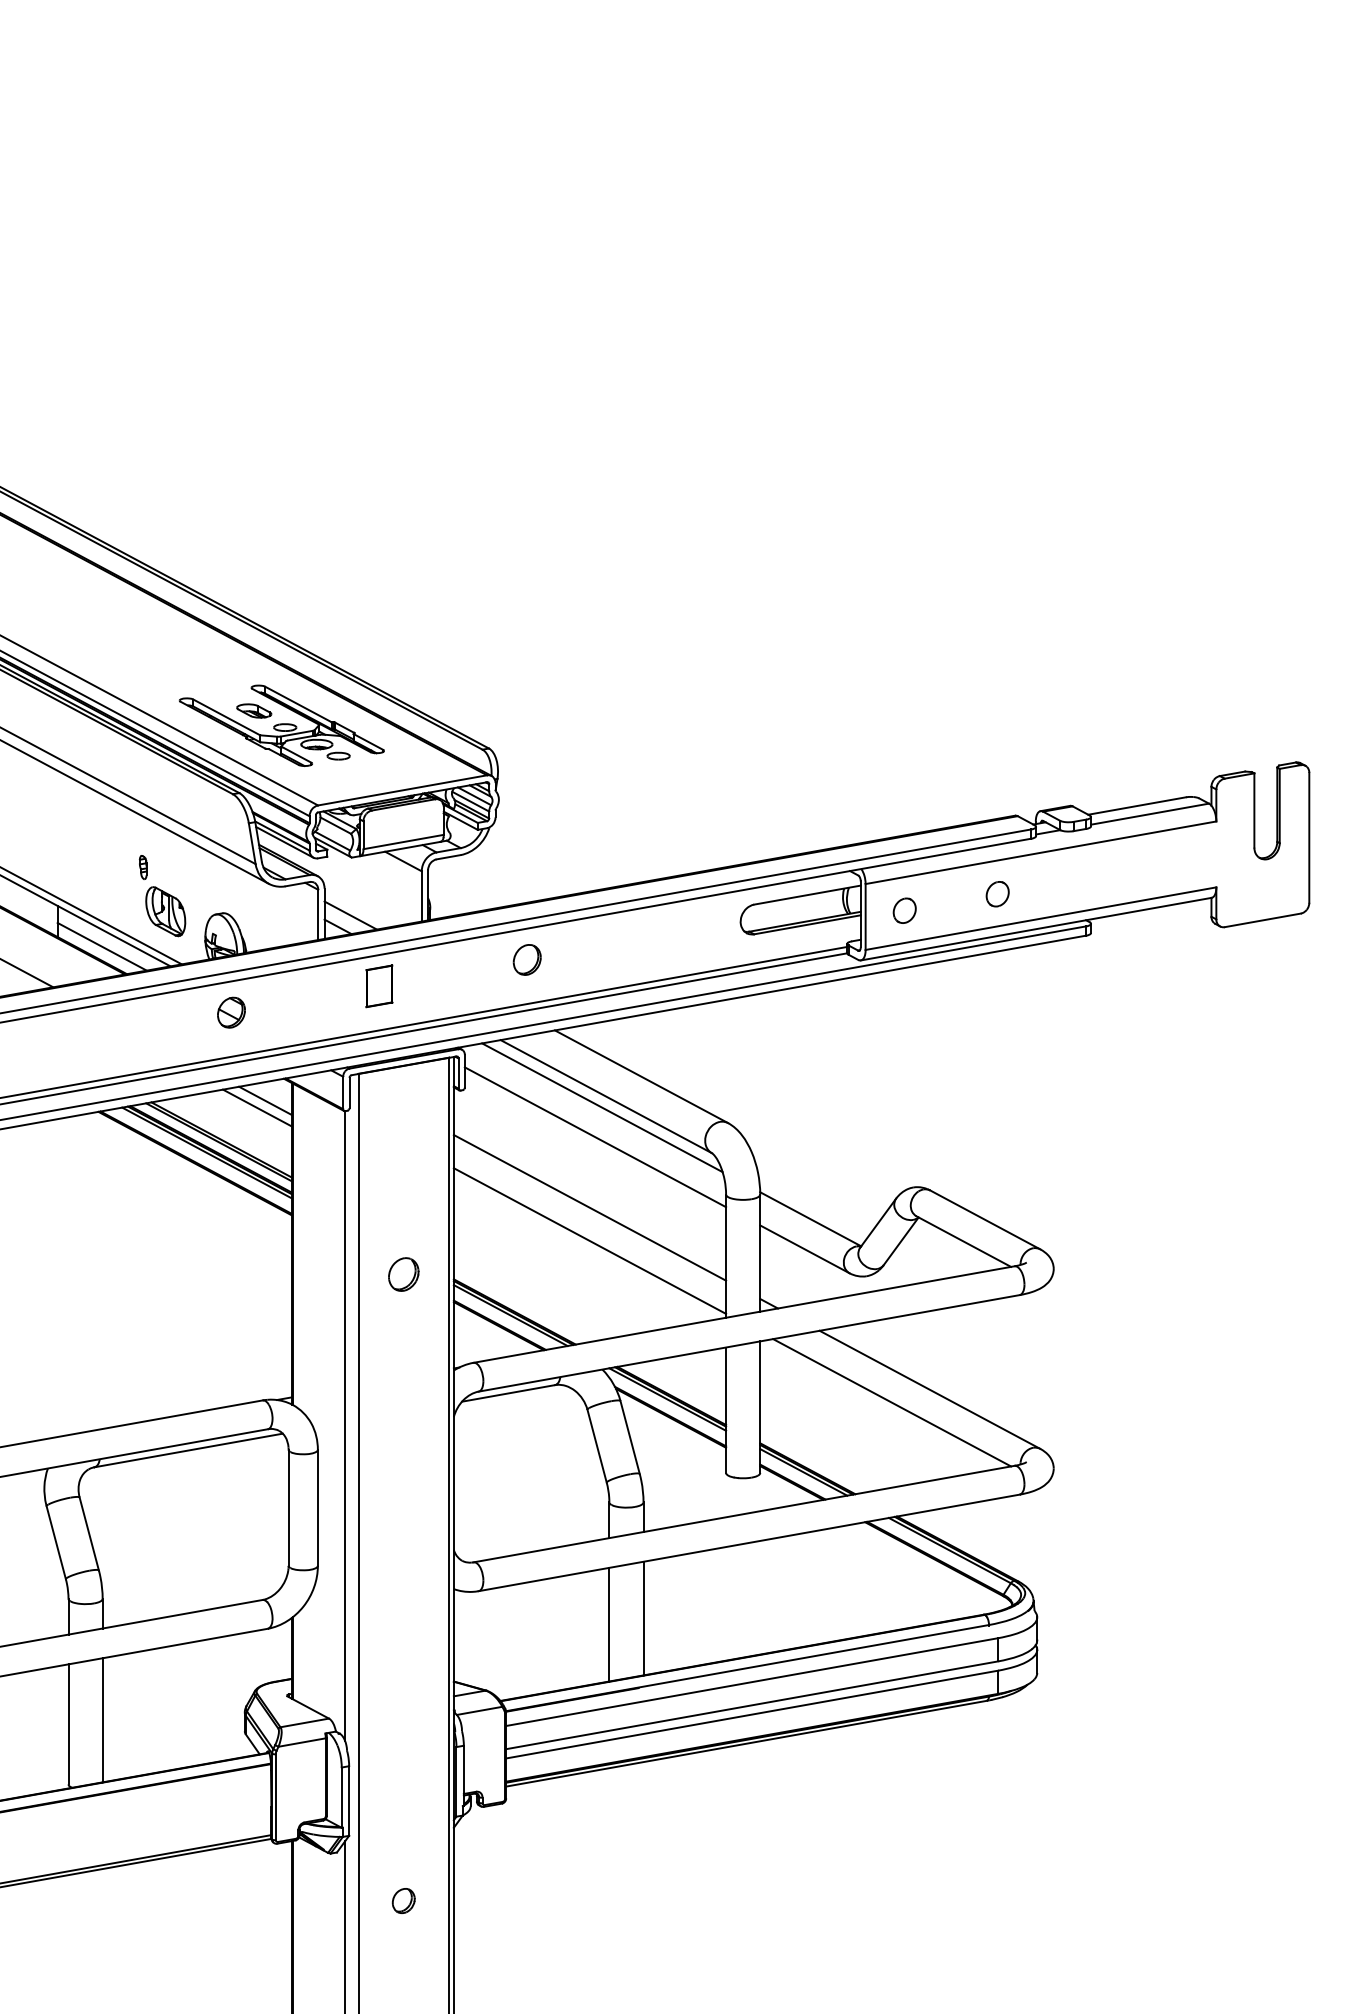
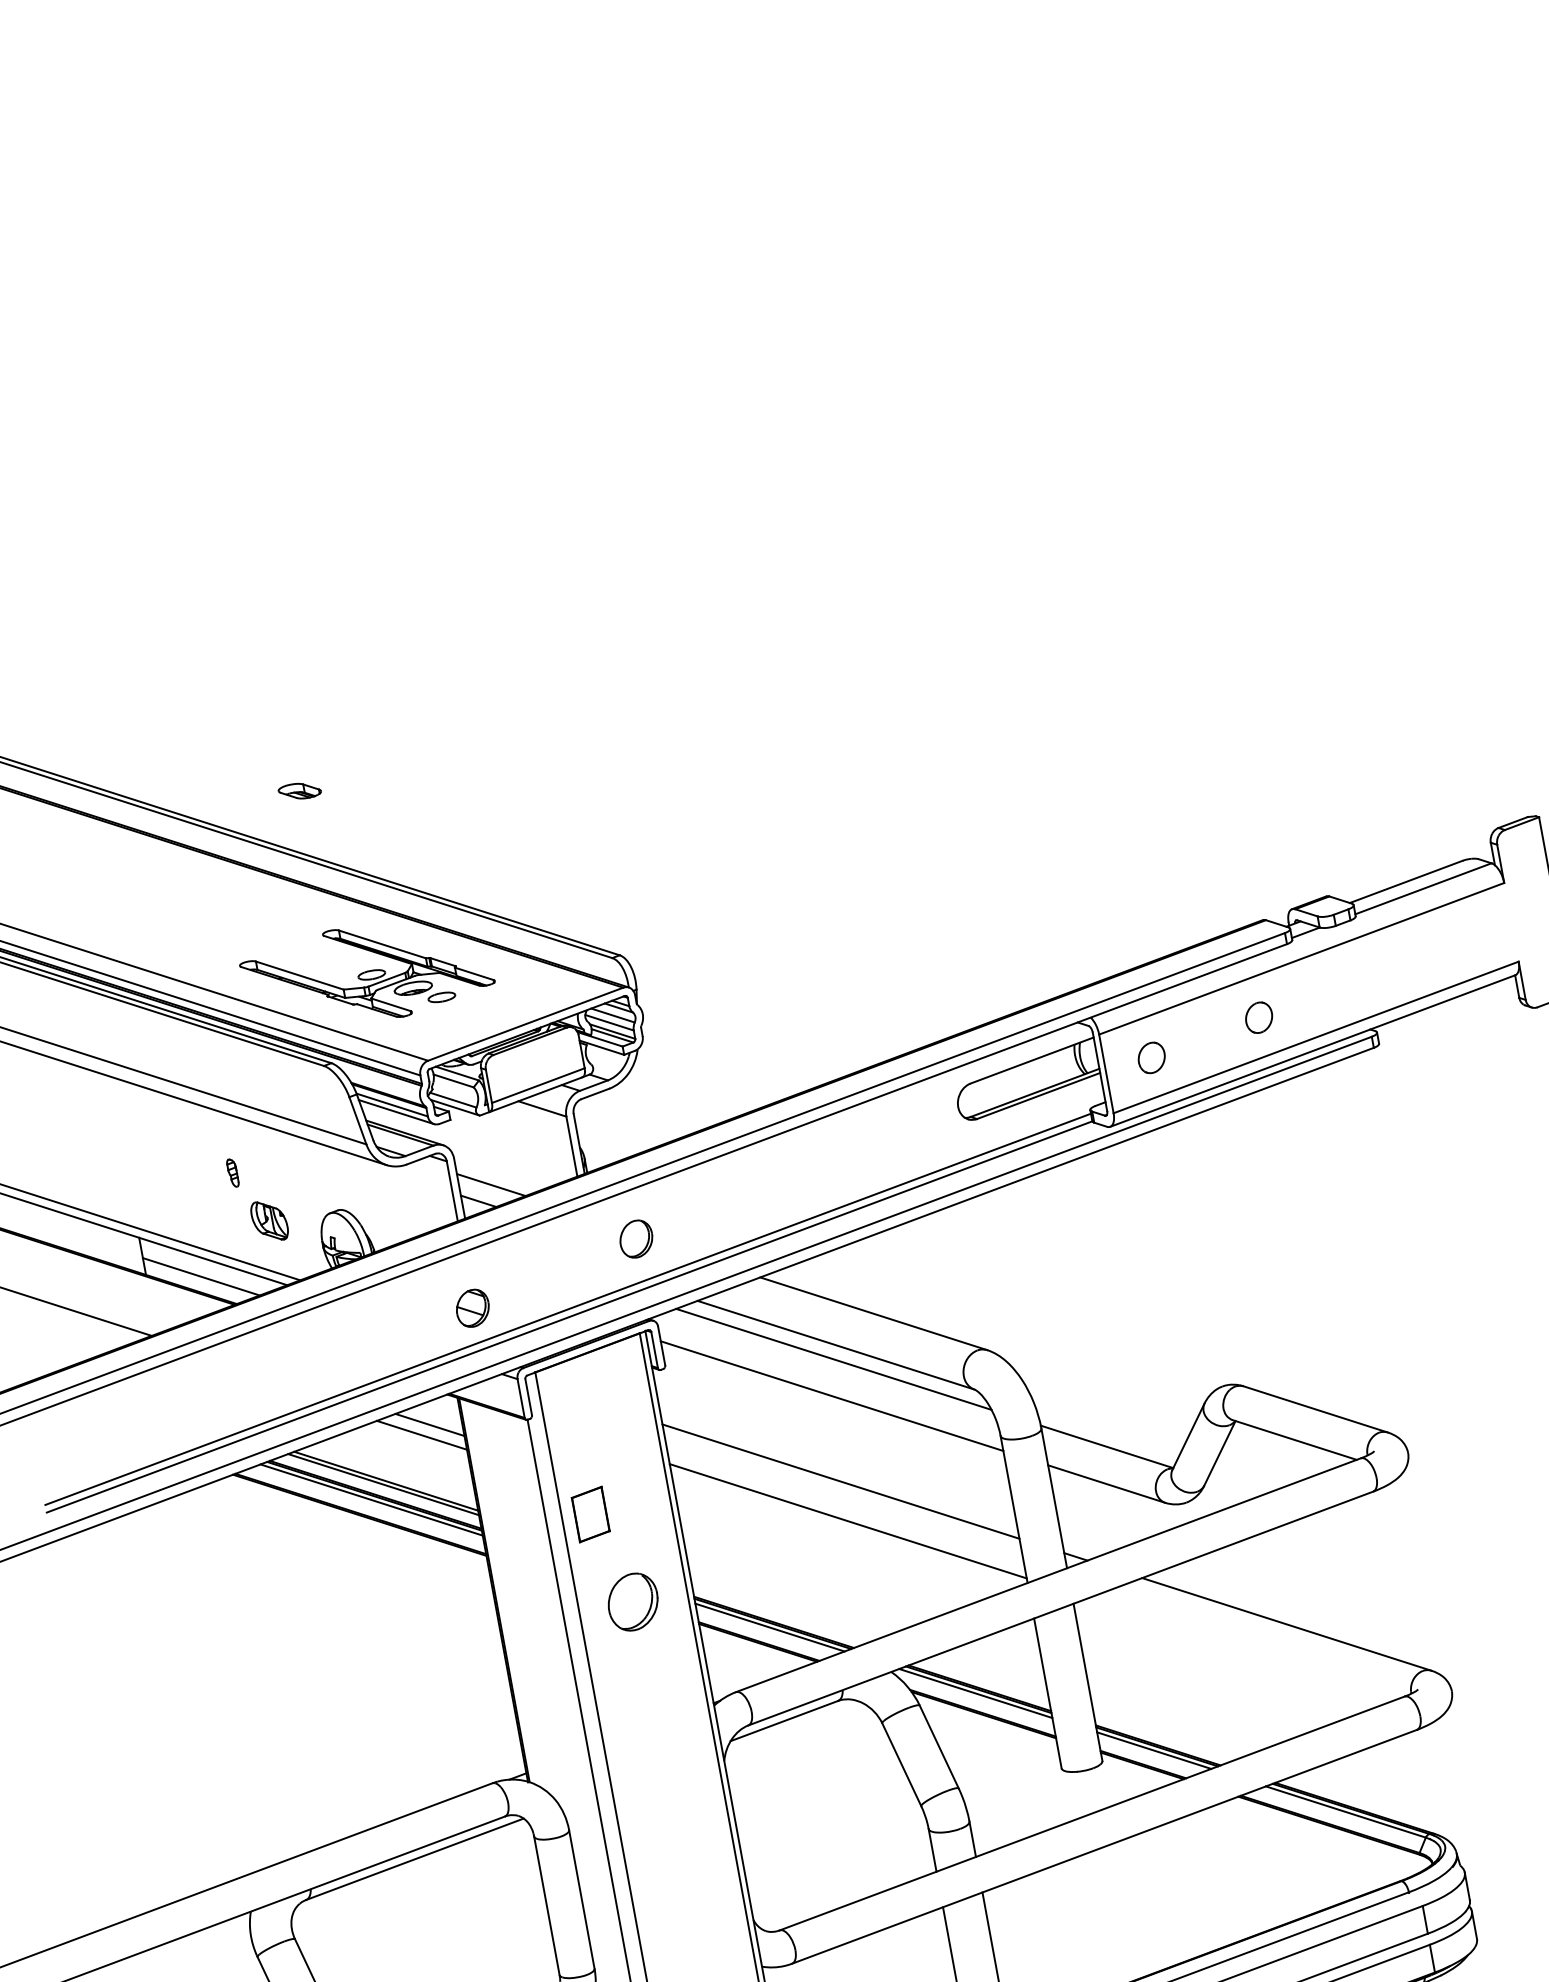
part: (254, 710) -> (300, 790), moved
part: (165, 911) -> (269, 1220), size x0.7
part: (526, 959) -> (635, 1238), moved
part: (379, 986) -> (590, 1514), moved
part: (231, 1012) -> (472, 1308), moved
part: (403, 1274) -> (632, 1602), size x1.4
line: (892, 1402) -> (1244, 1647), removed

